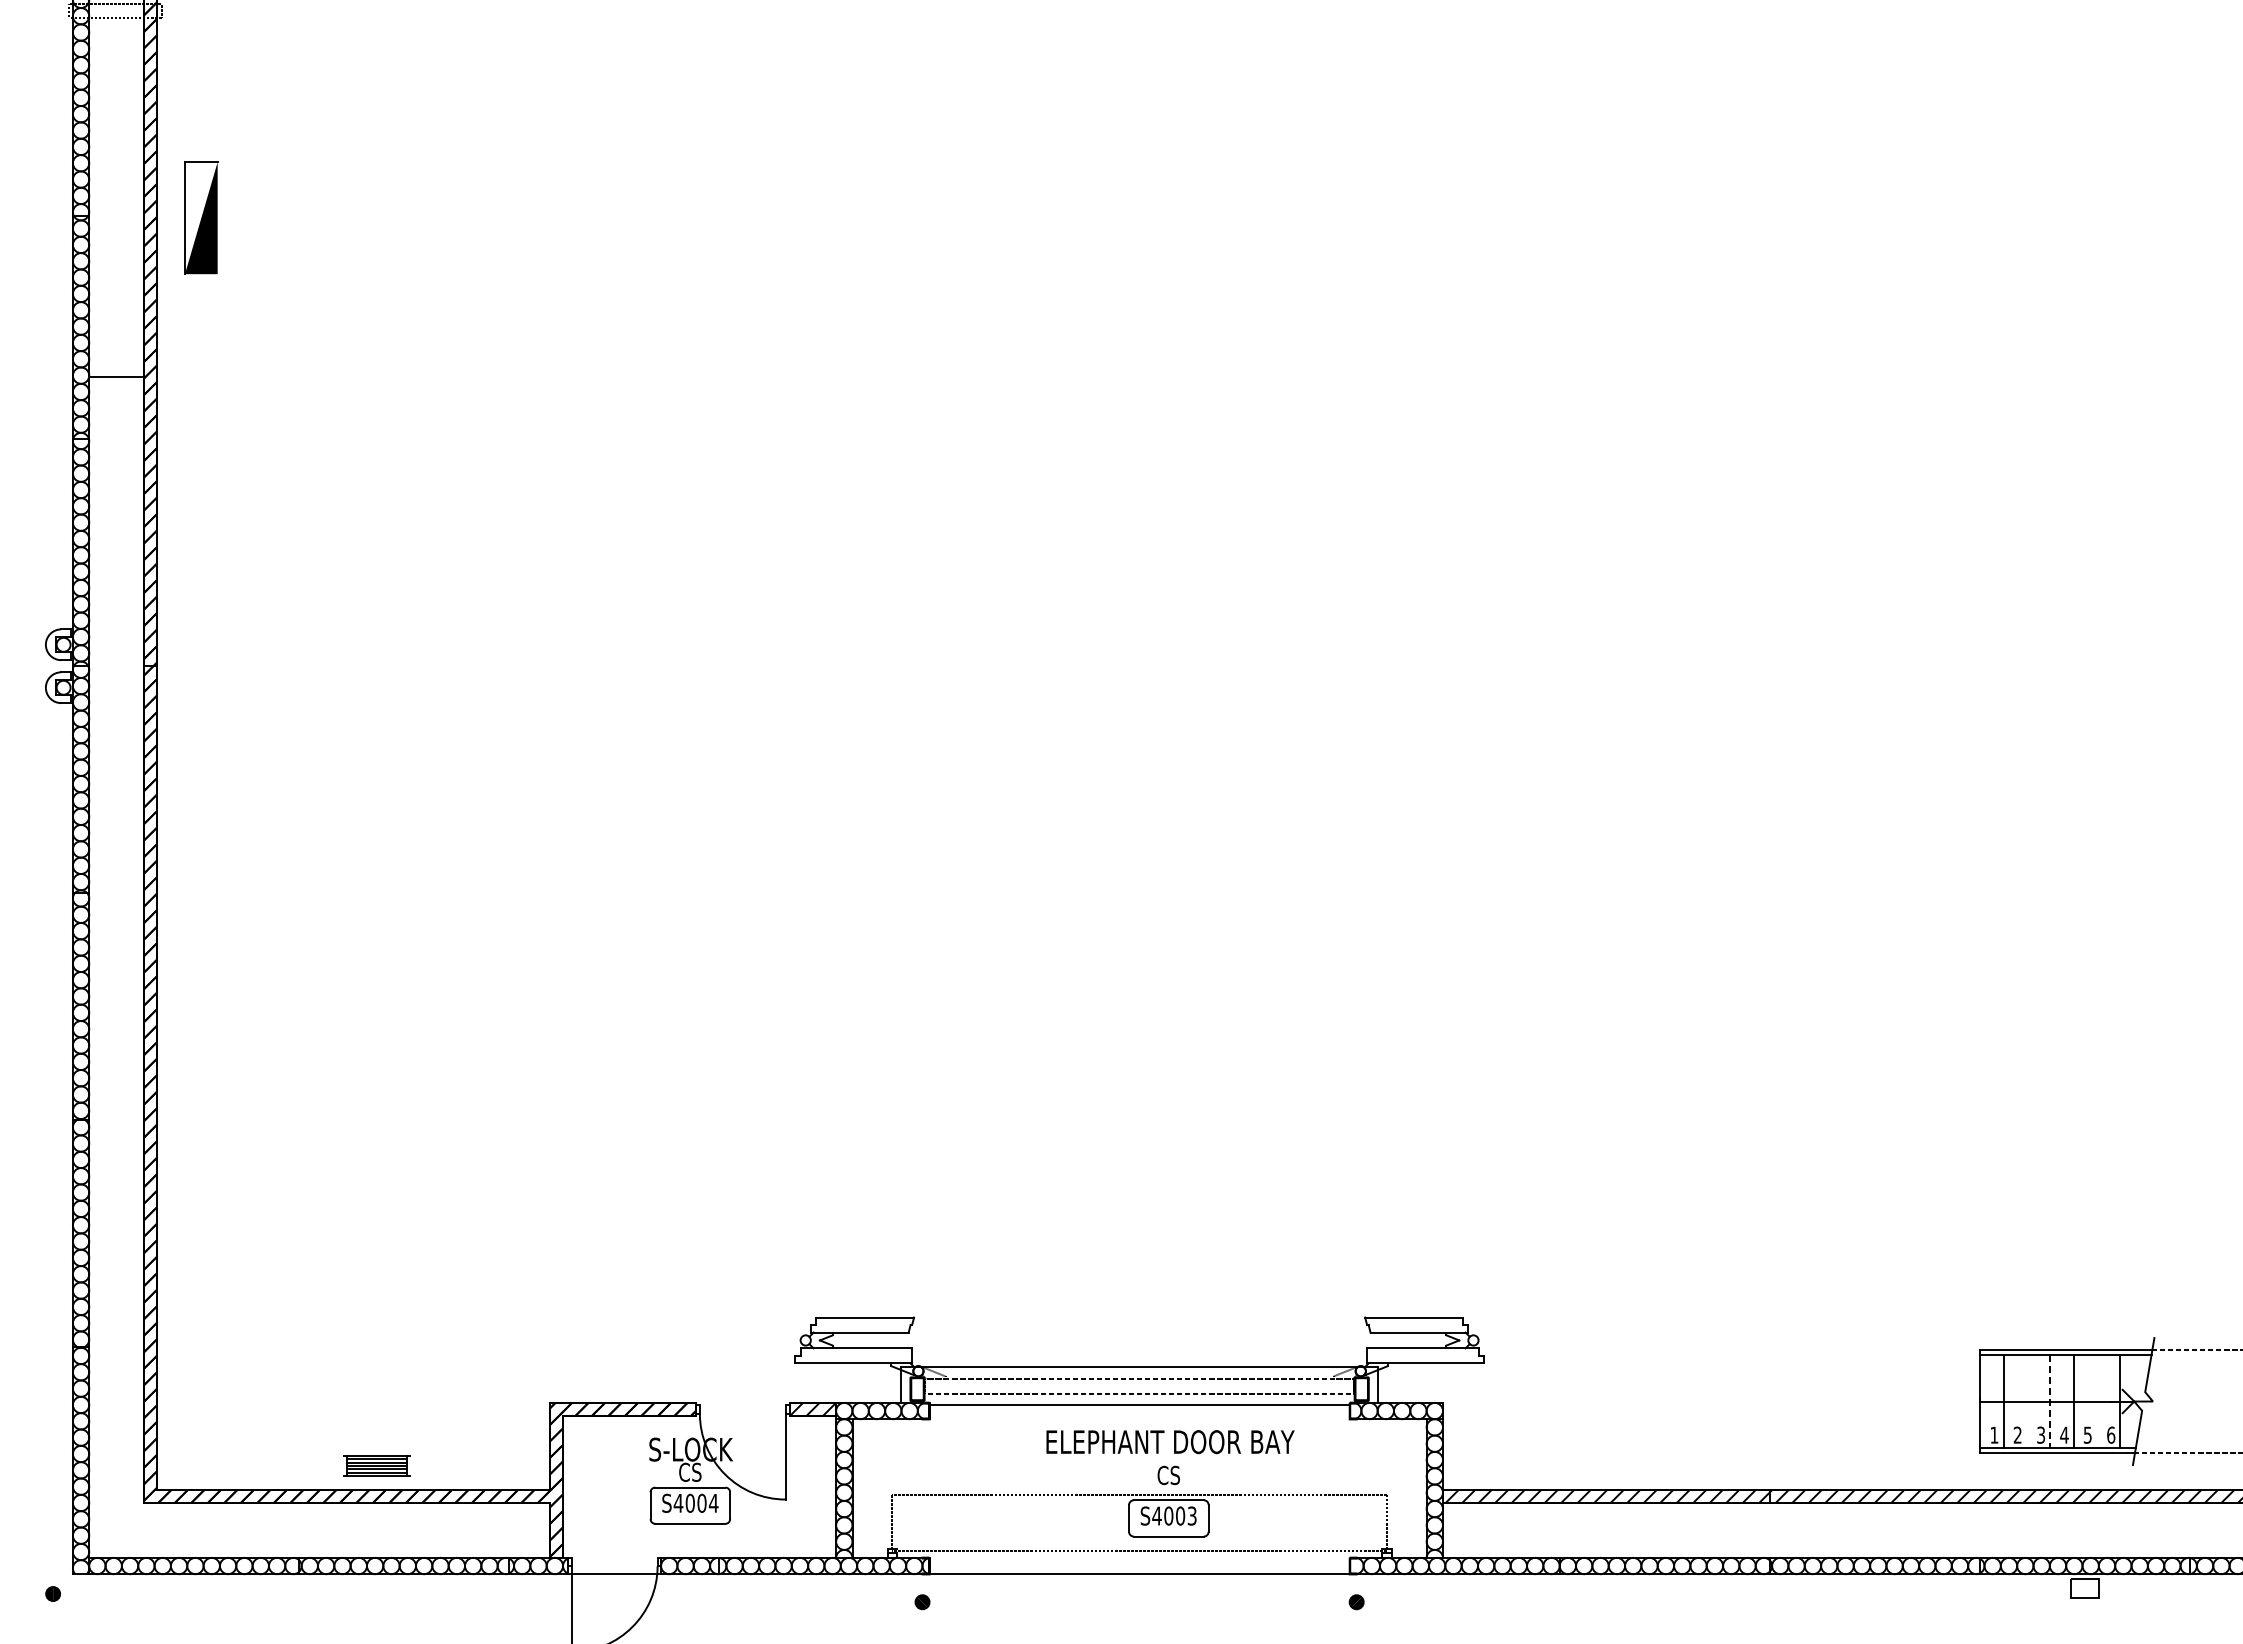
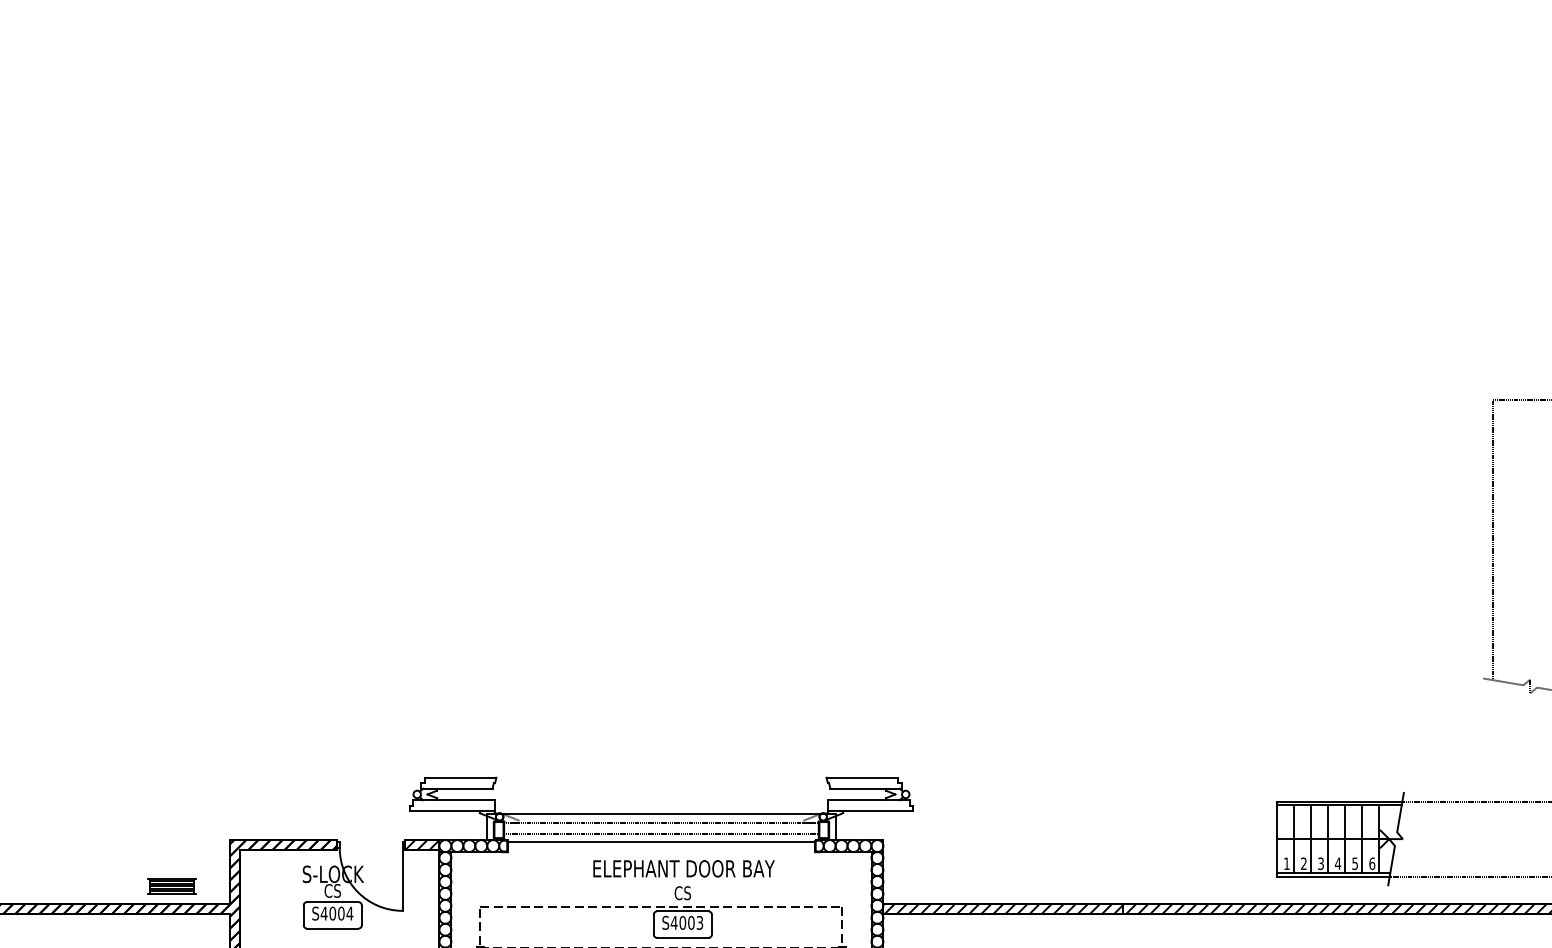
line: (2026, 1401) -> (1310, 839), added
line: (2050, 1401) -> (1327, 839), dashed -> solid
line: (2096, 1401) -> (1361, 839), added
part: (376, 1465) -> (171, 885), moved

